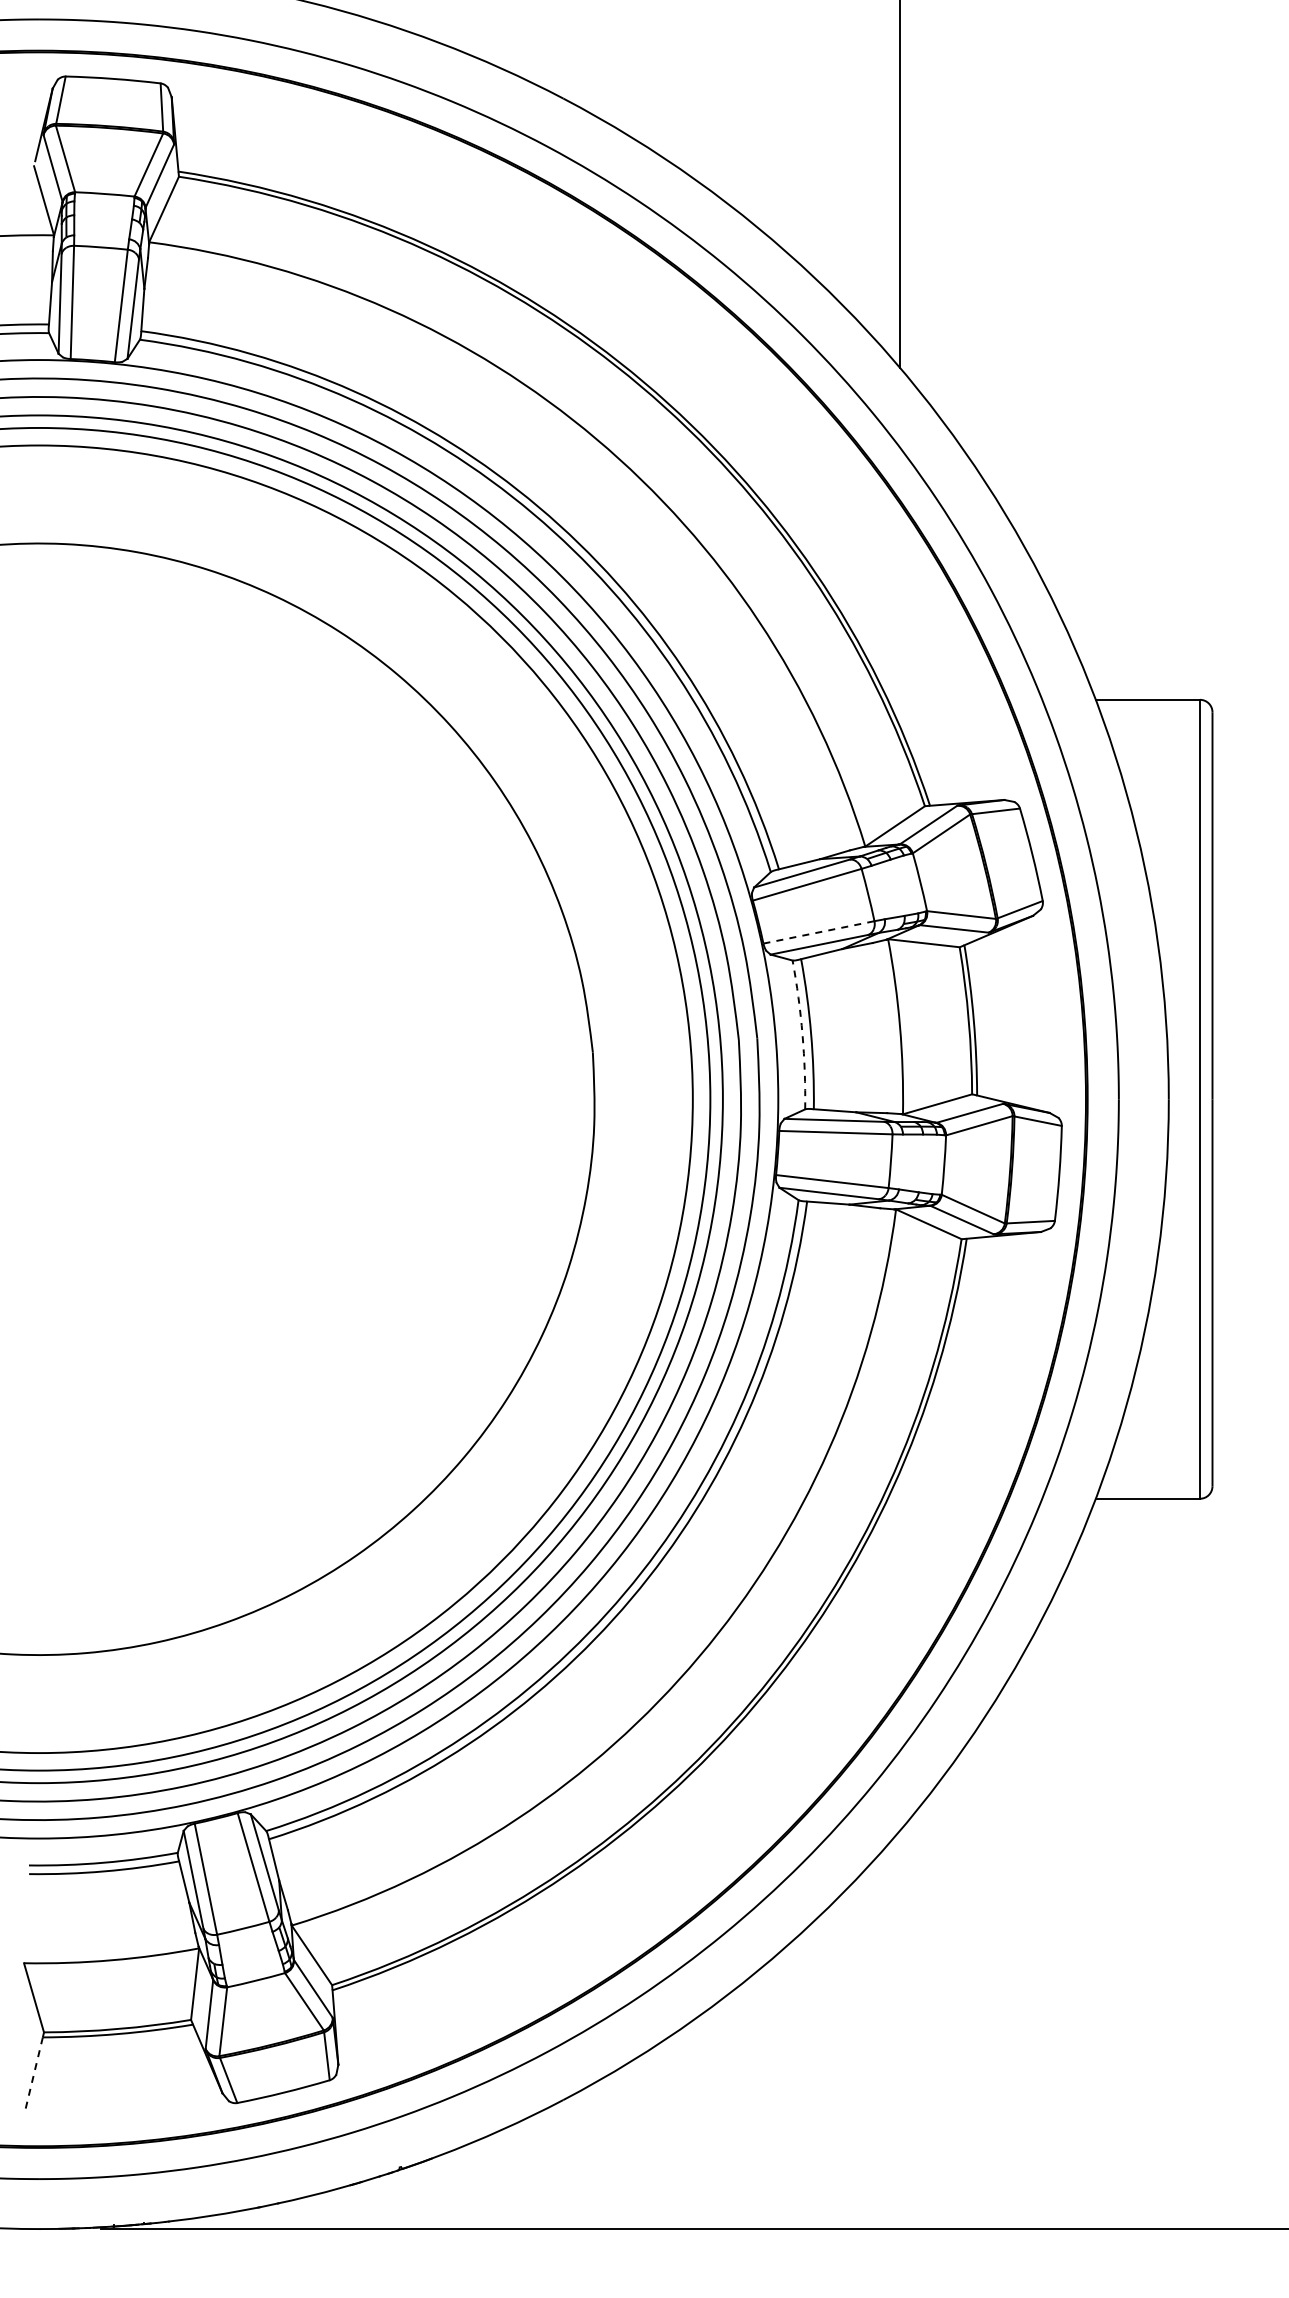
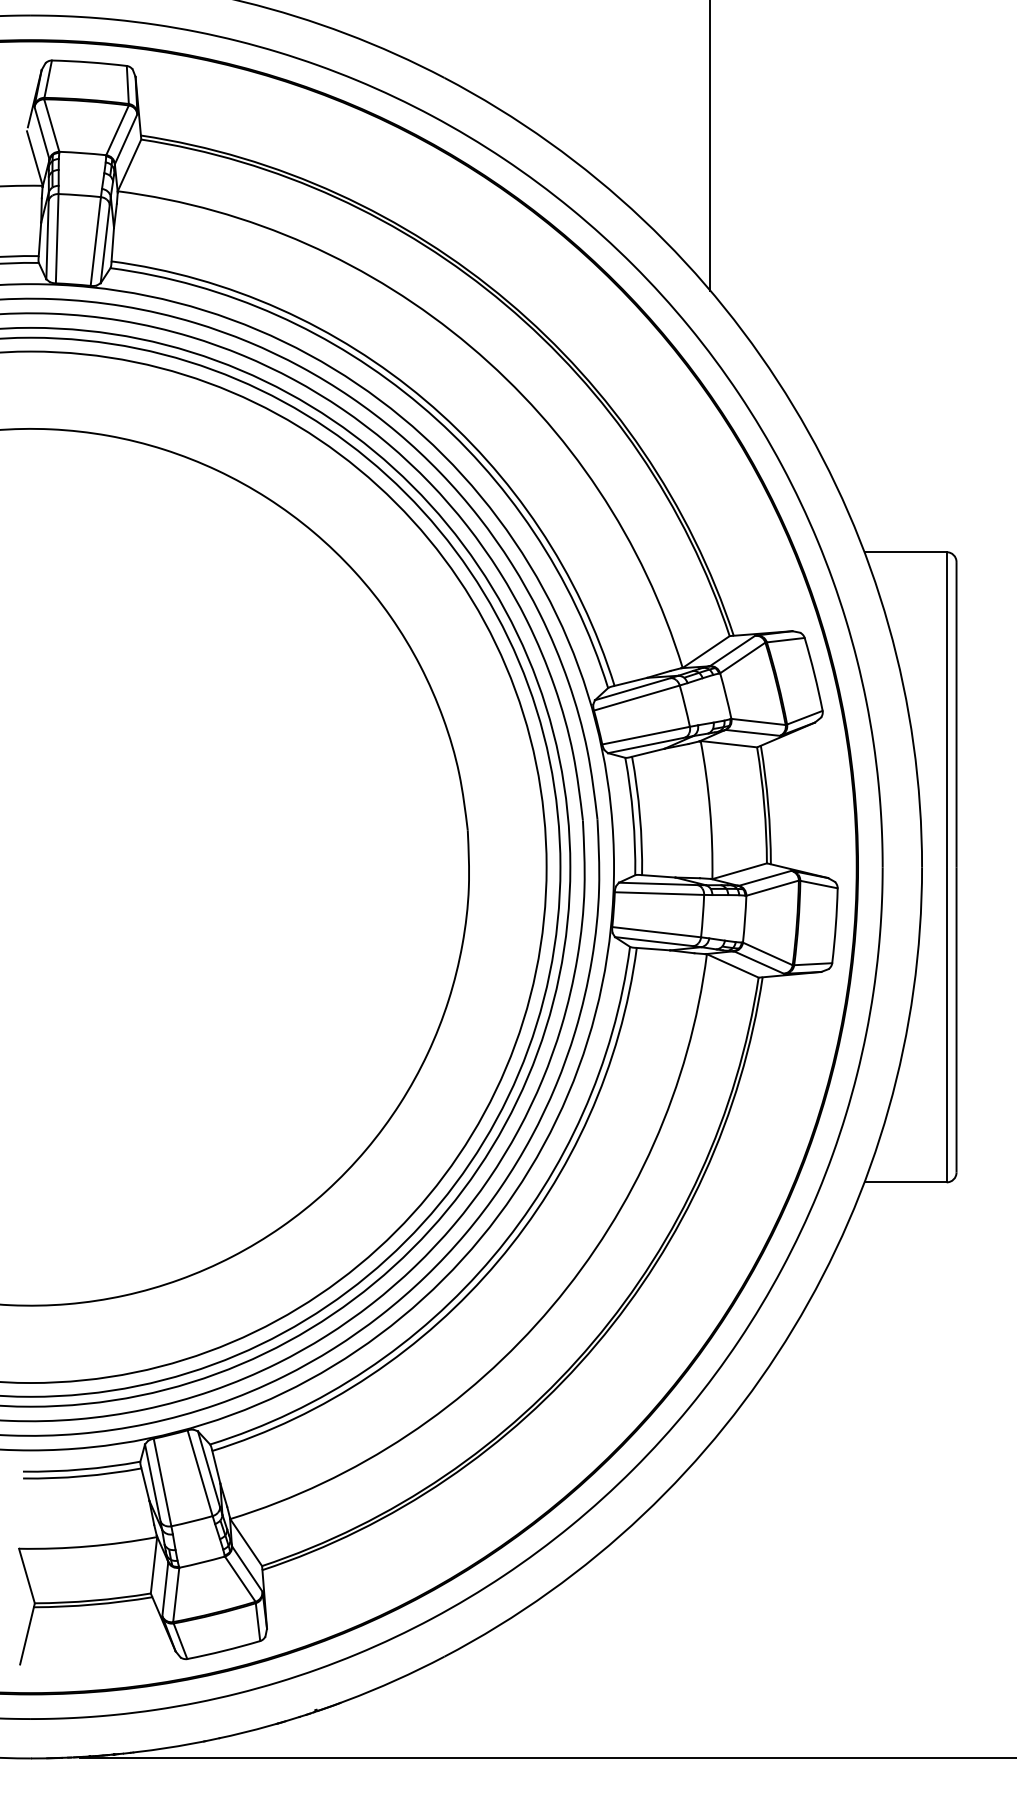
line: (818, 932) -> (645, 735), dashed -> solid
arc: (802, 1034) -> (633, 816), dashed -> solid
line: (34, 2074) -> (27, 1636), dashed -> solid

